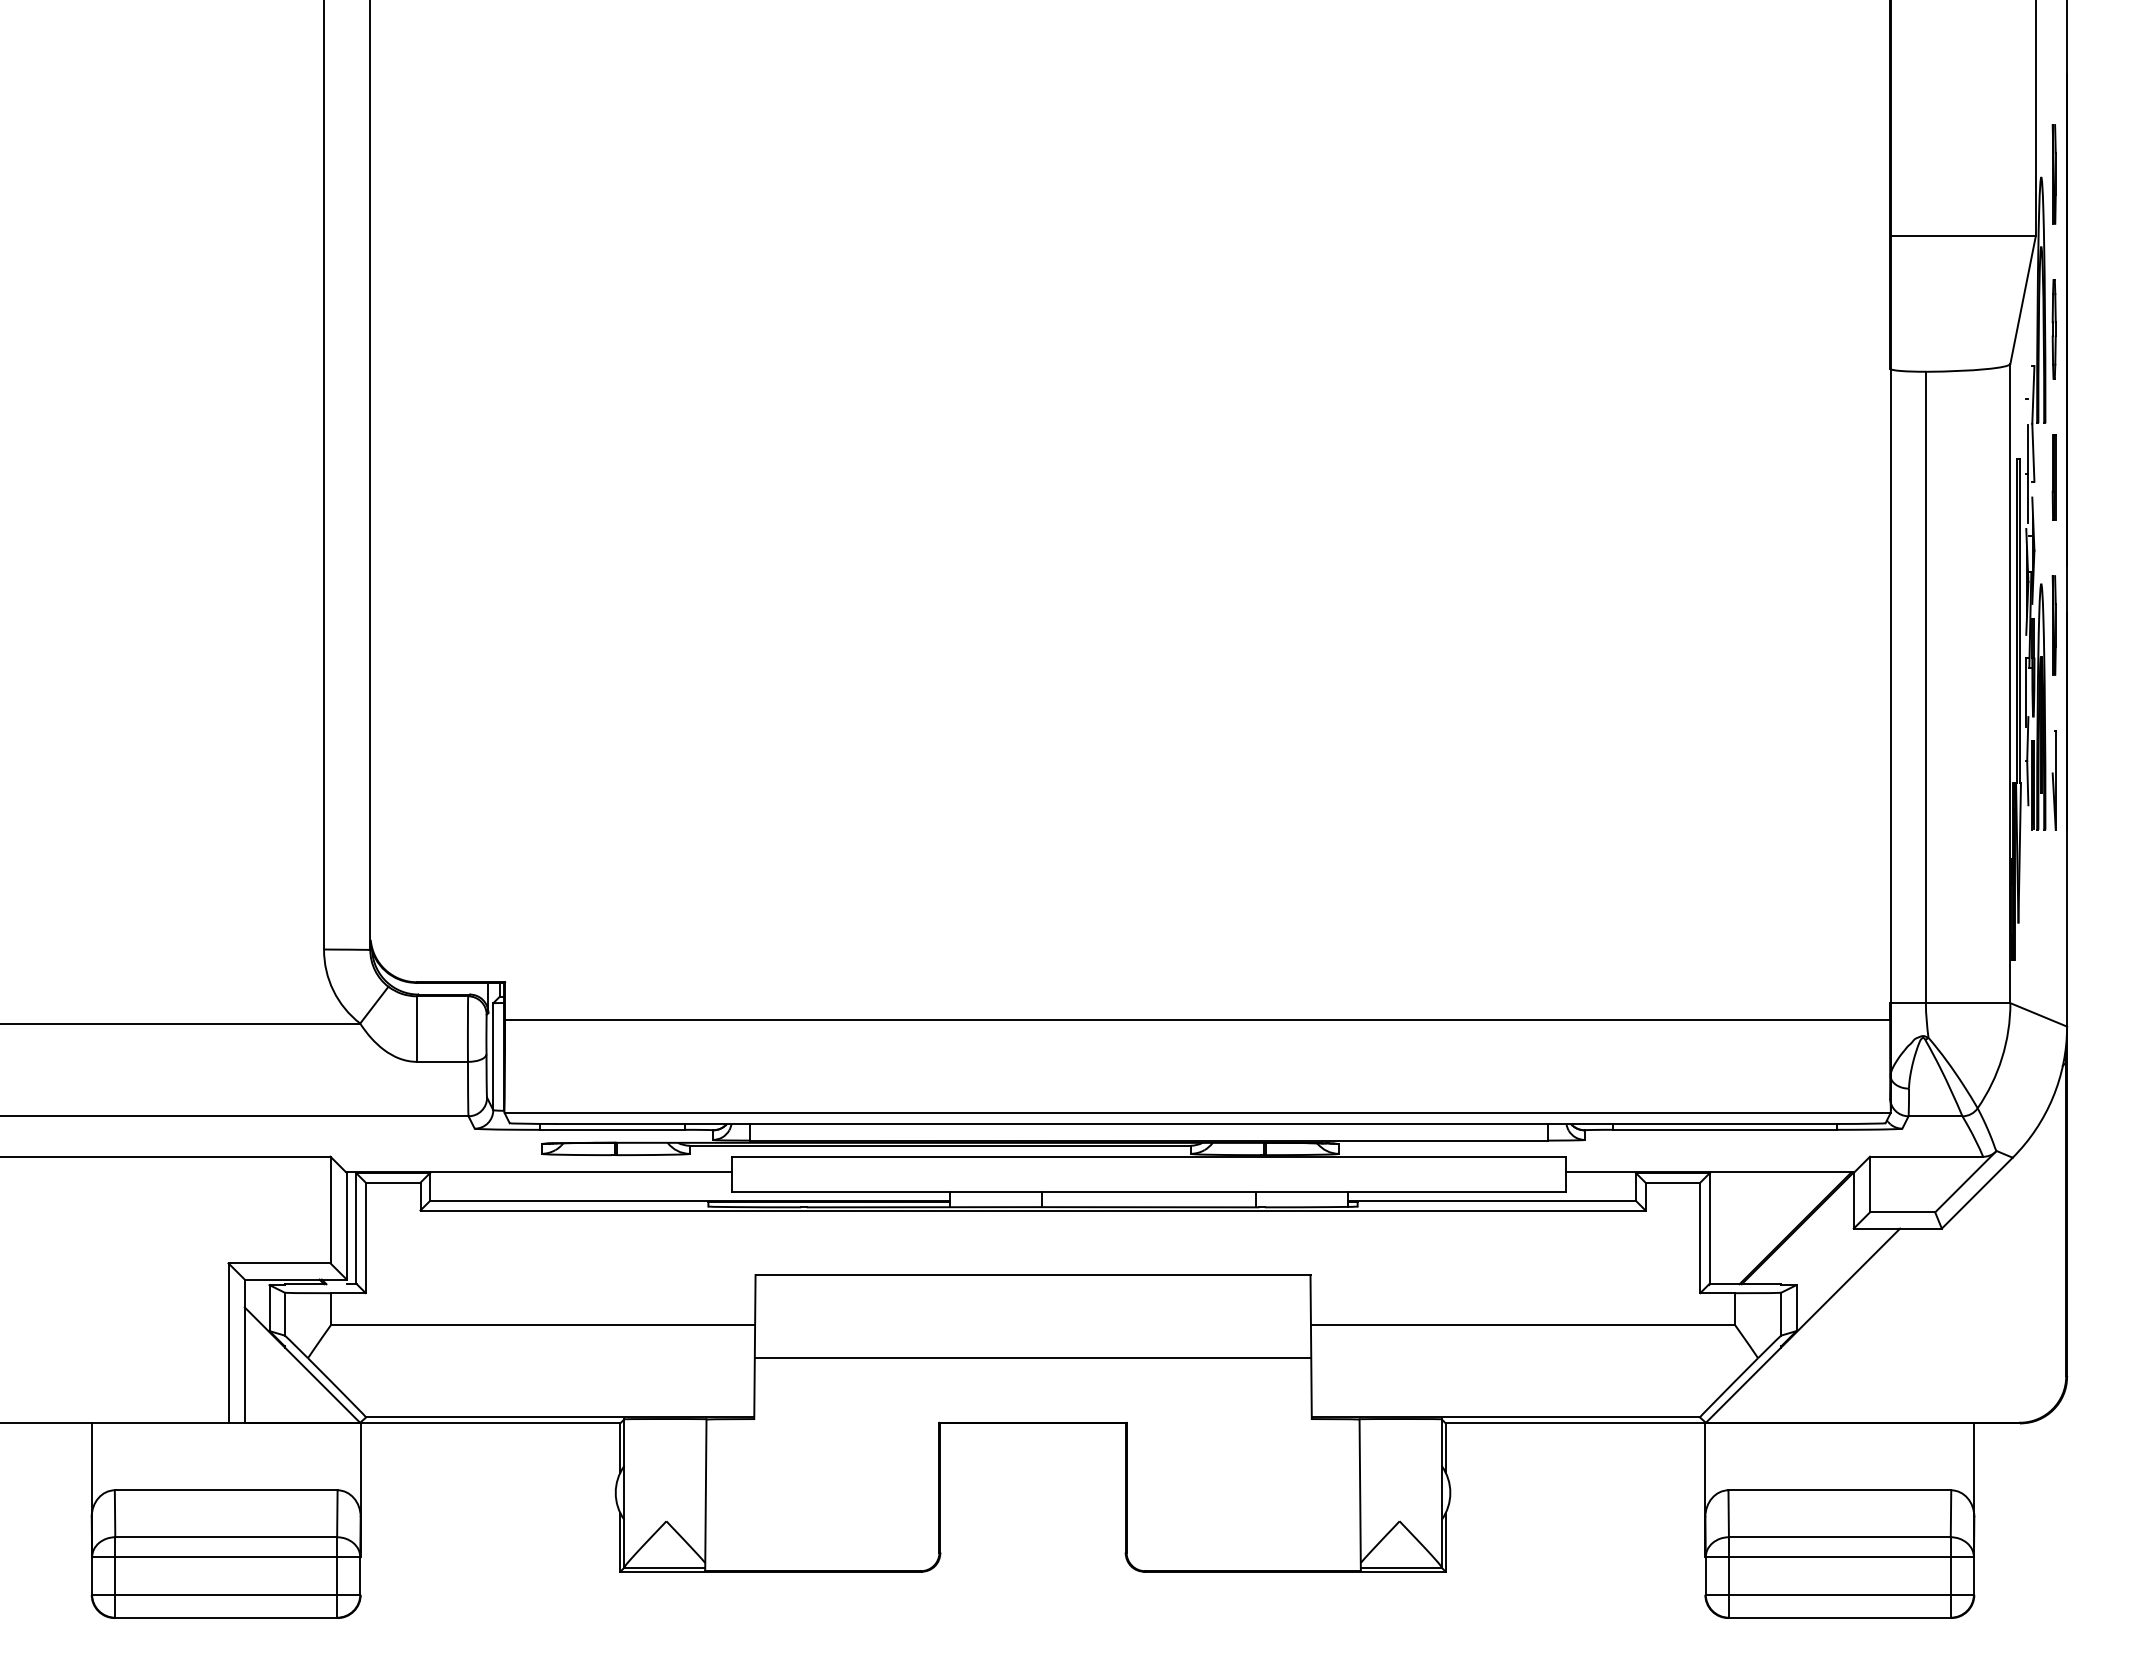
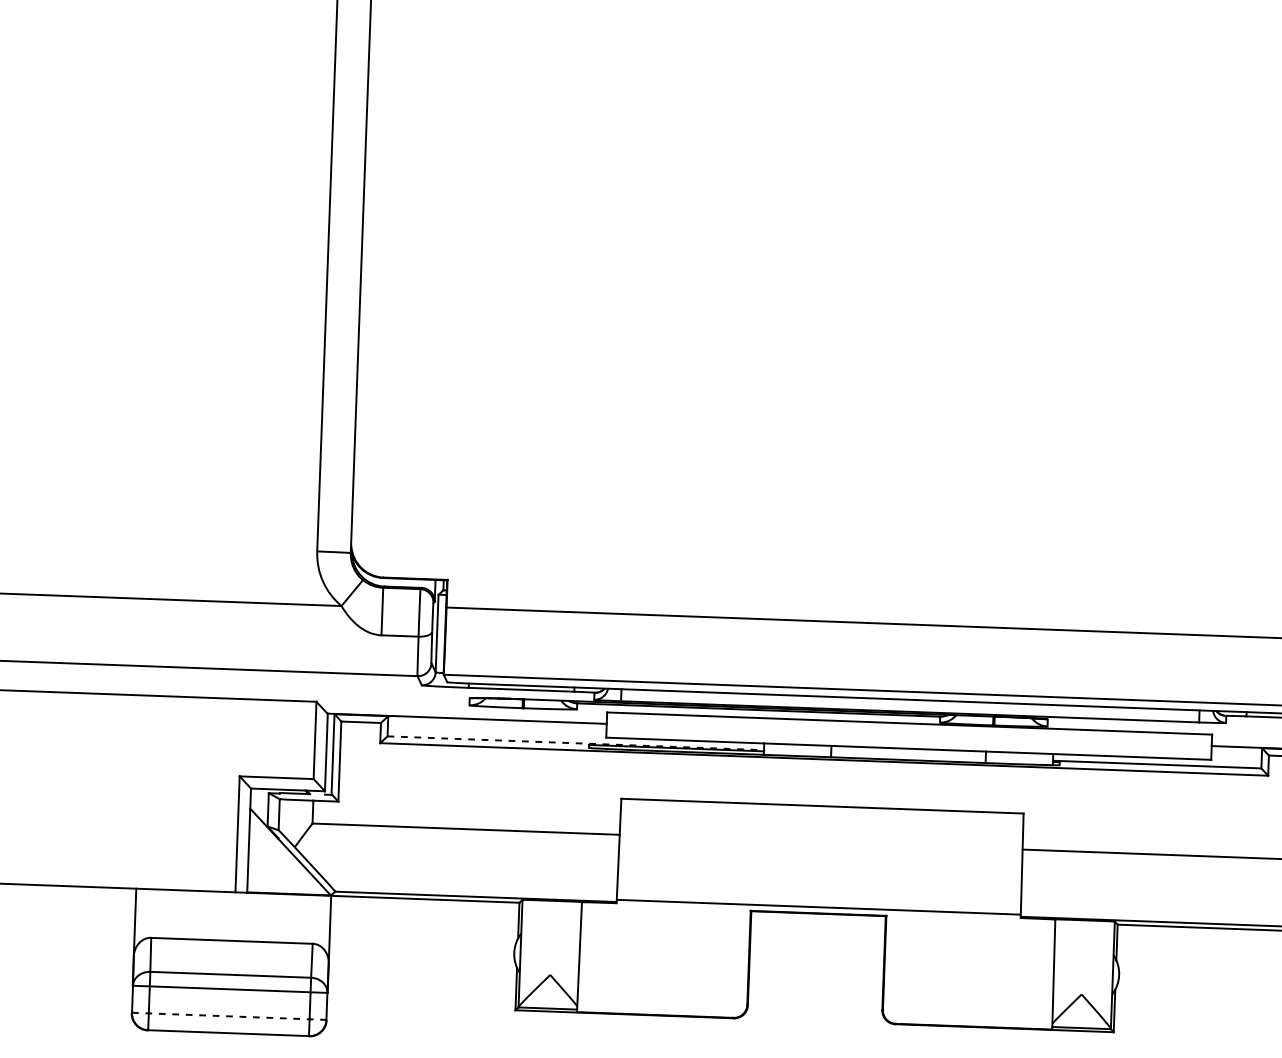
line: (689, 1200) -> (575, 743), solid -> dashed
line: (1032, 1358) -> (818, 907), moved
line: (226, 1594) -> (229, 1016), solid -> dashed

